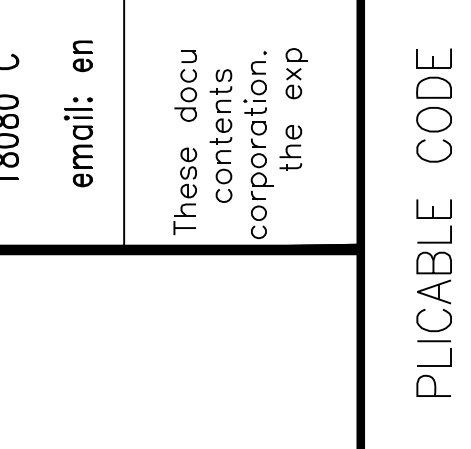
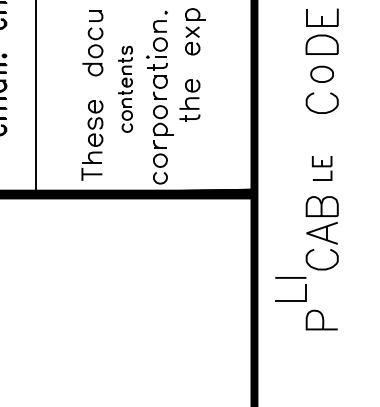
part: (433, 119) -> (321, 74), size x0.7
part: (220, 135) -> (124, 88), size x0.7
part: (433, 221) -> (321, 168), size x0.6
part: (434, 342) -> (291, 279), moved

